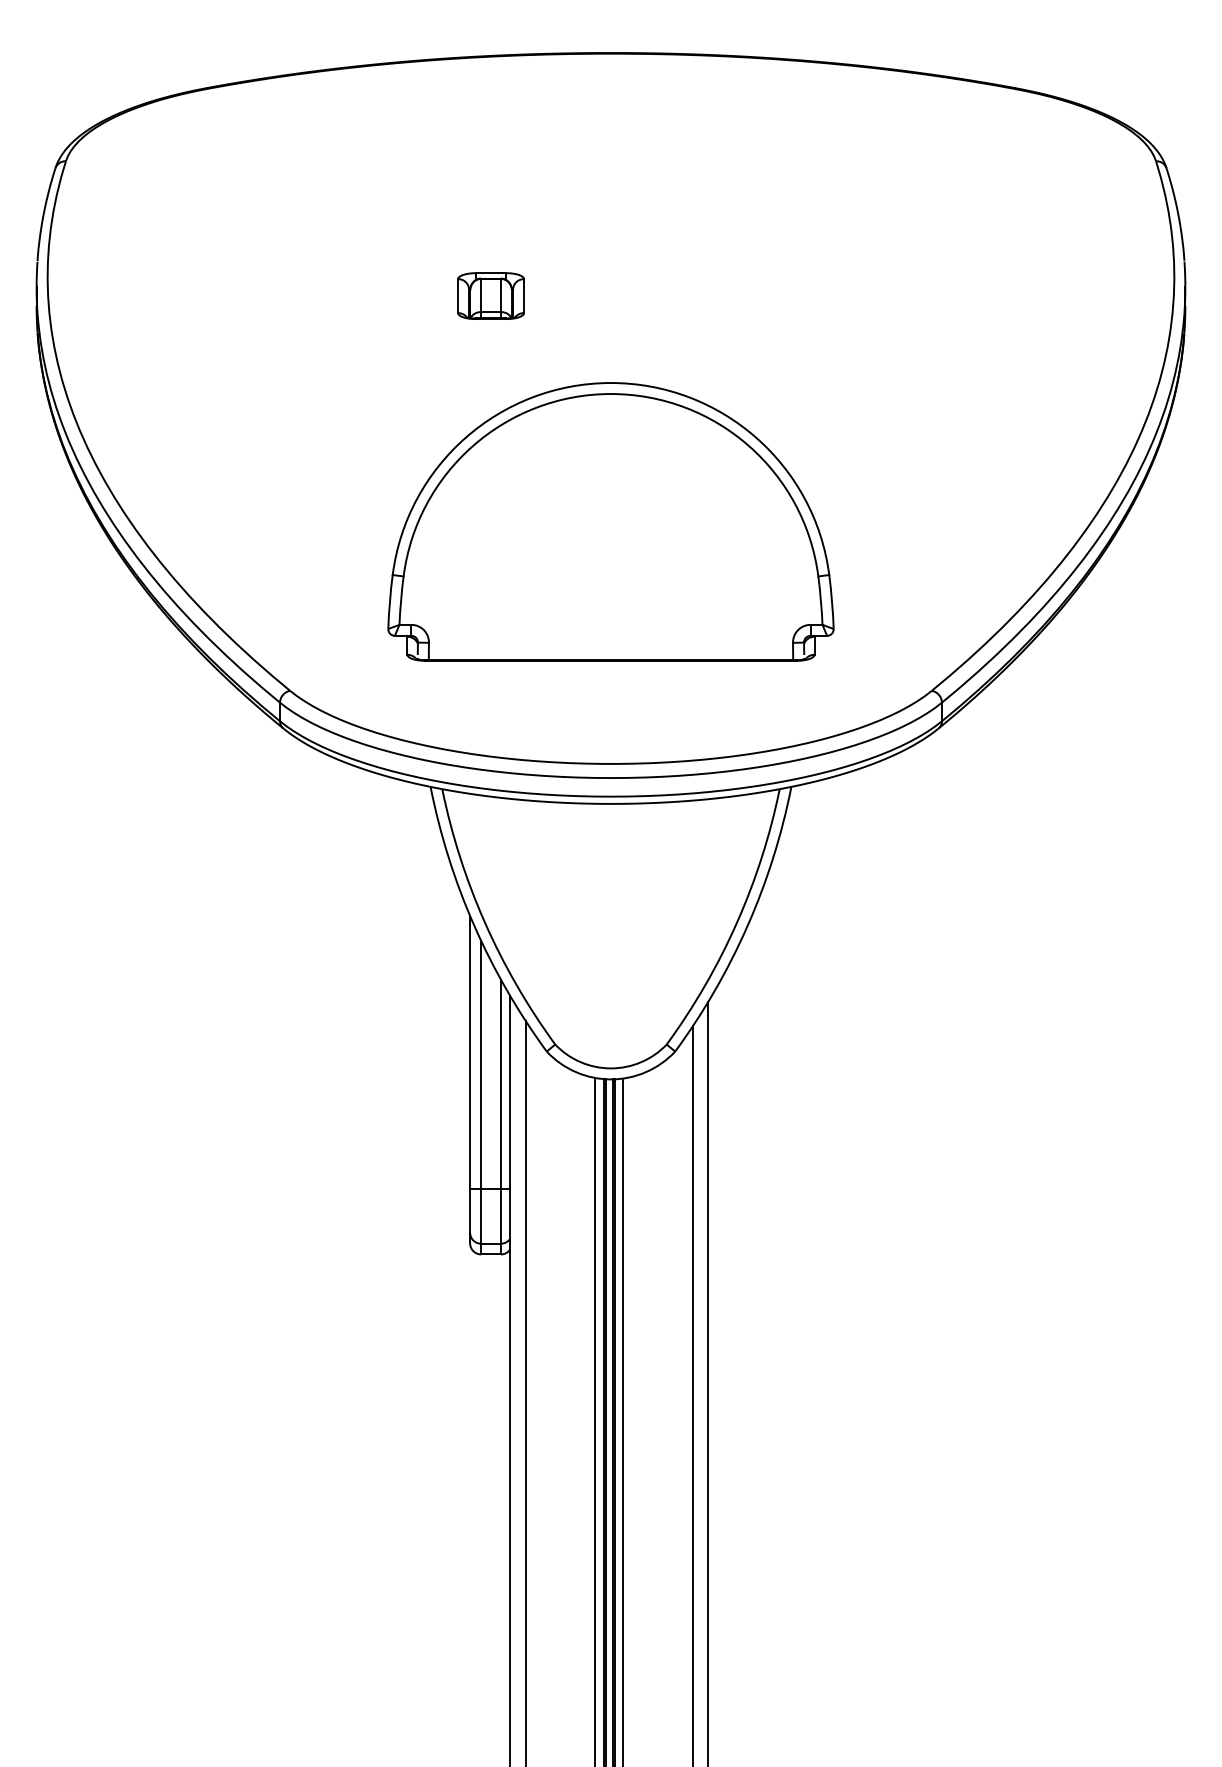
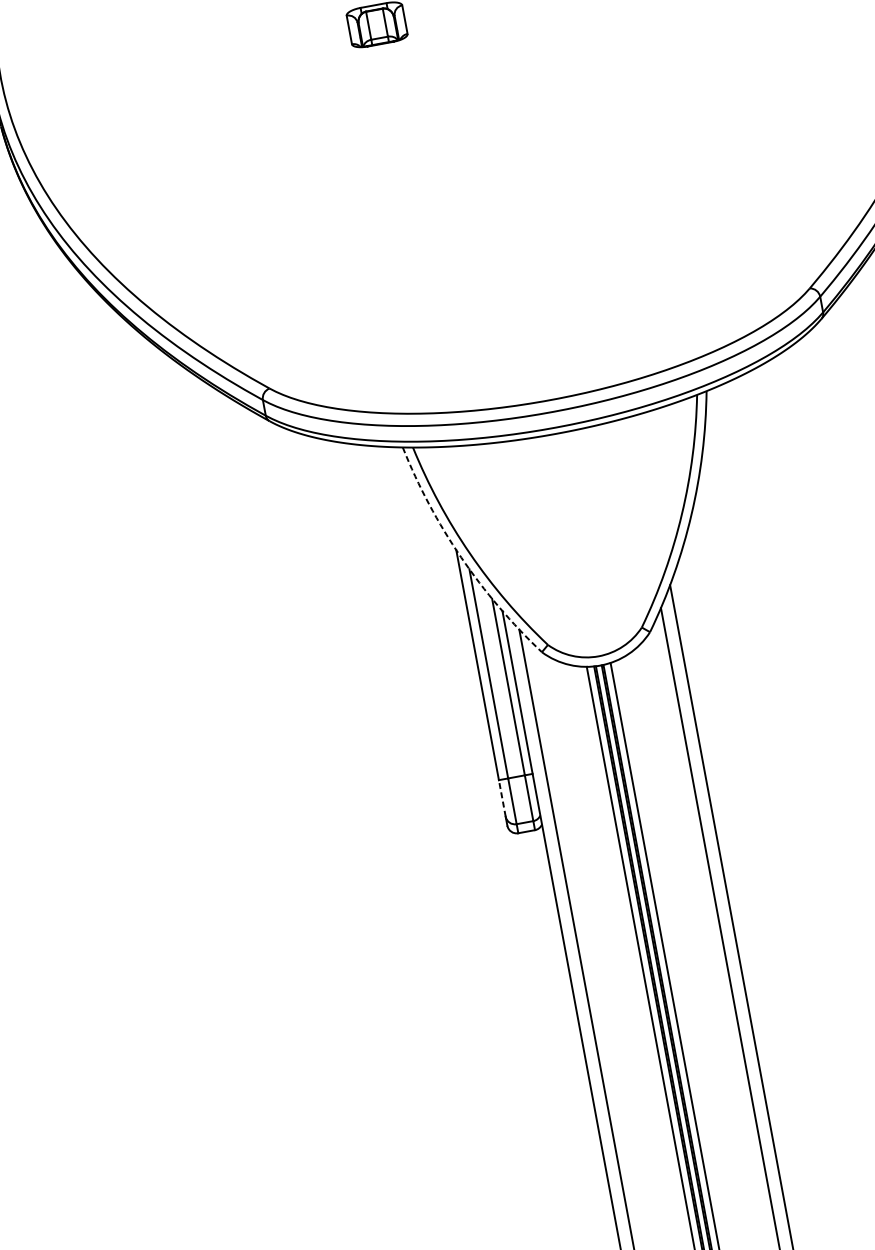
part: (610, 521) -> (512, 195), removed
arc: (474, 925) -> (461, 557), solid -> dashed
line: (470, 1211) -> (502, 798), solid -> dashed

